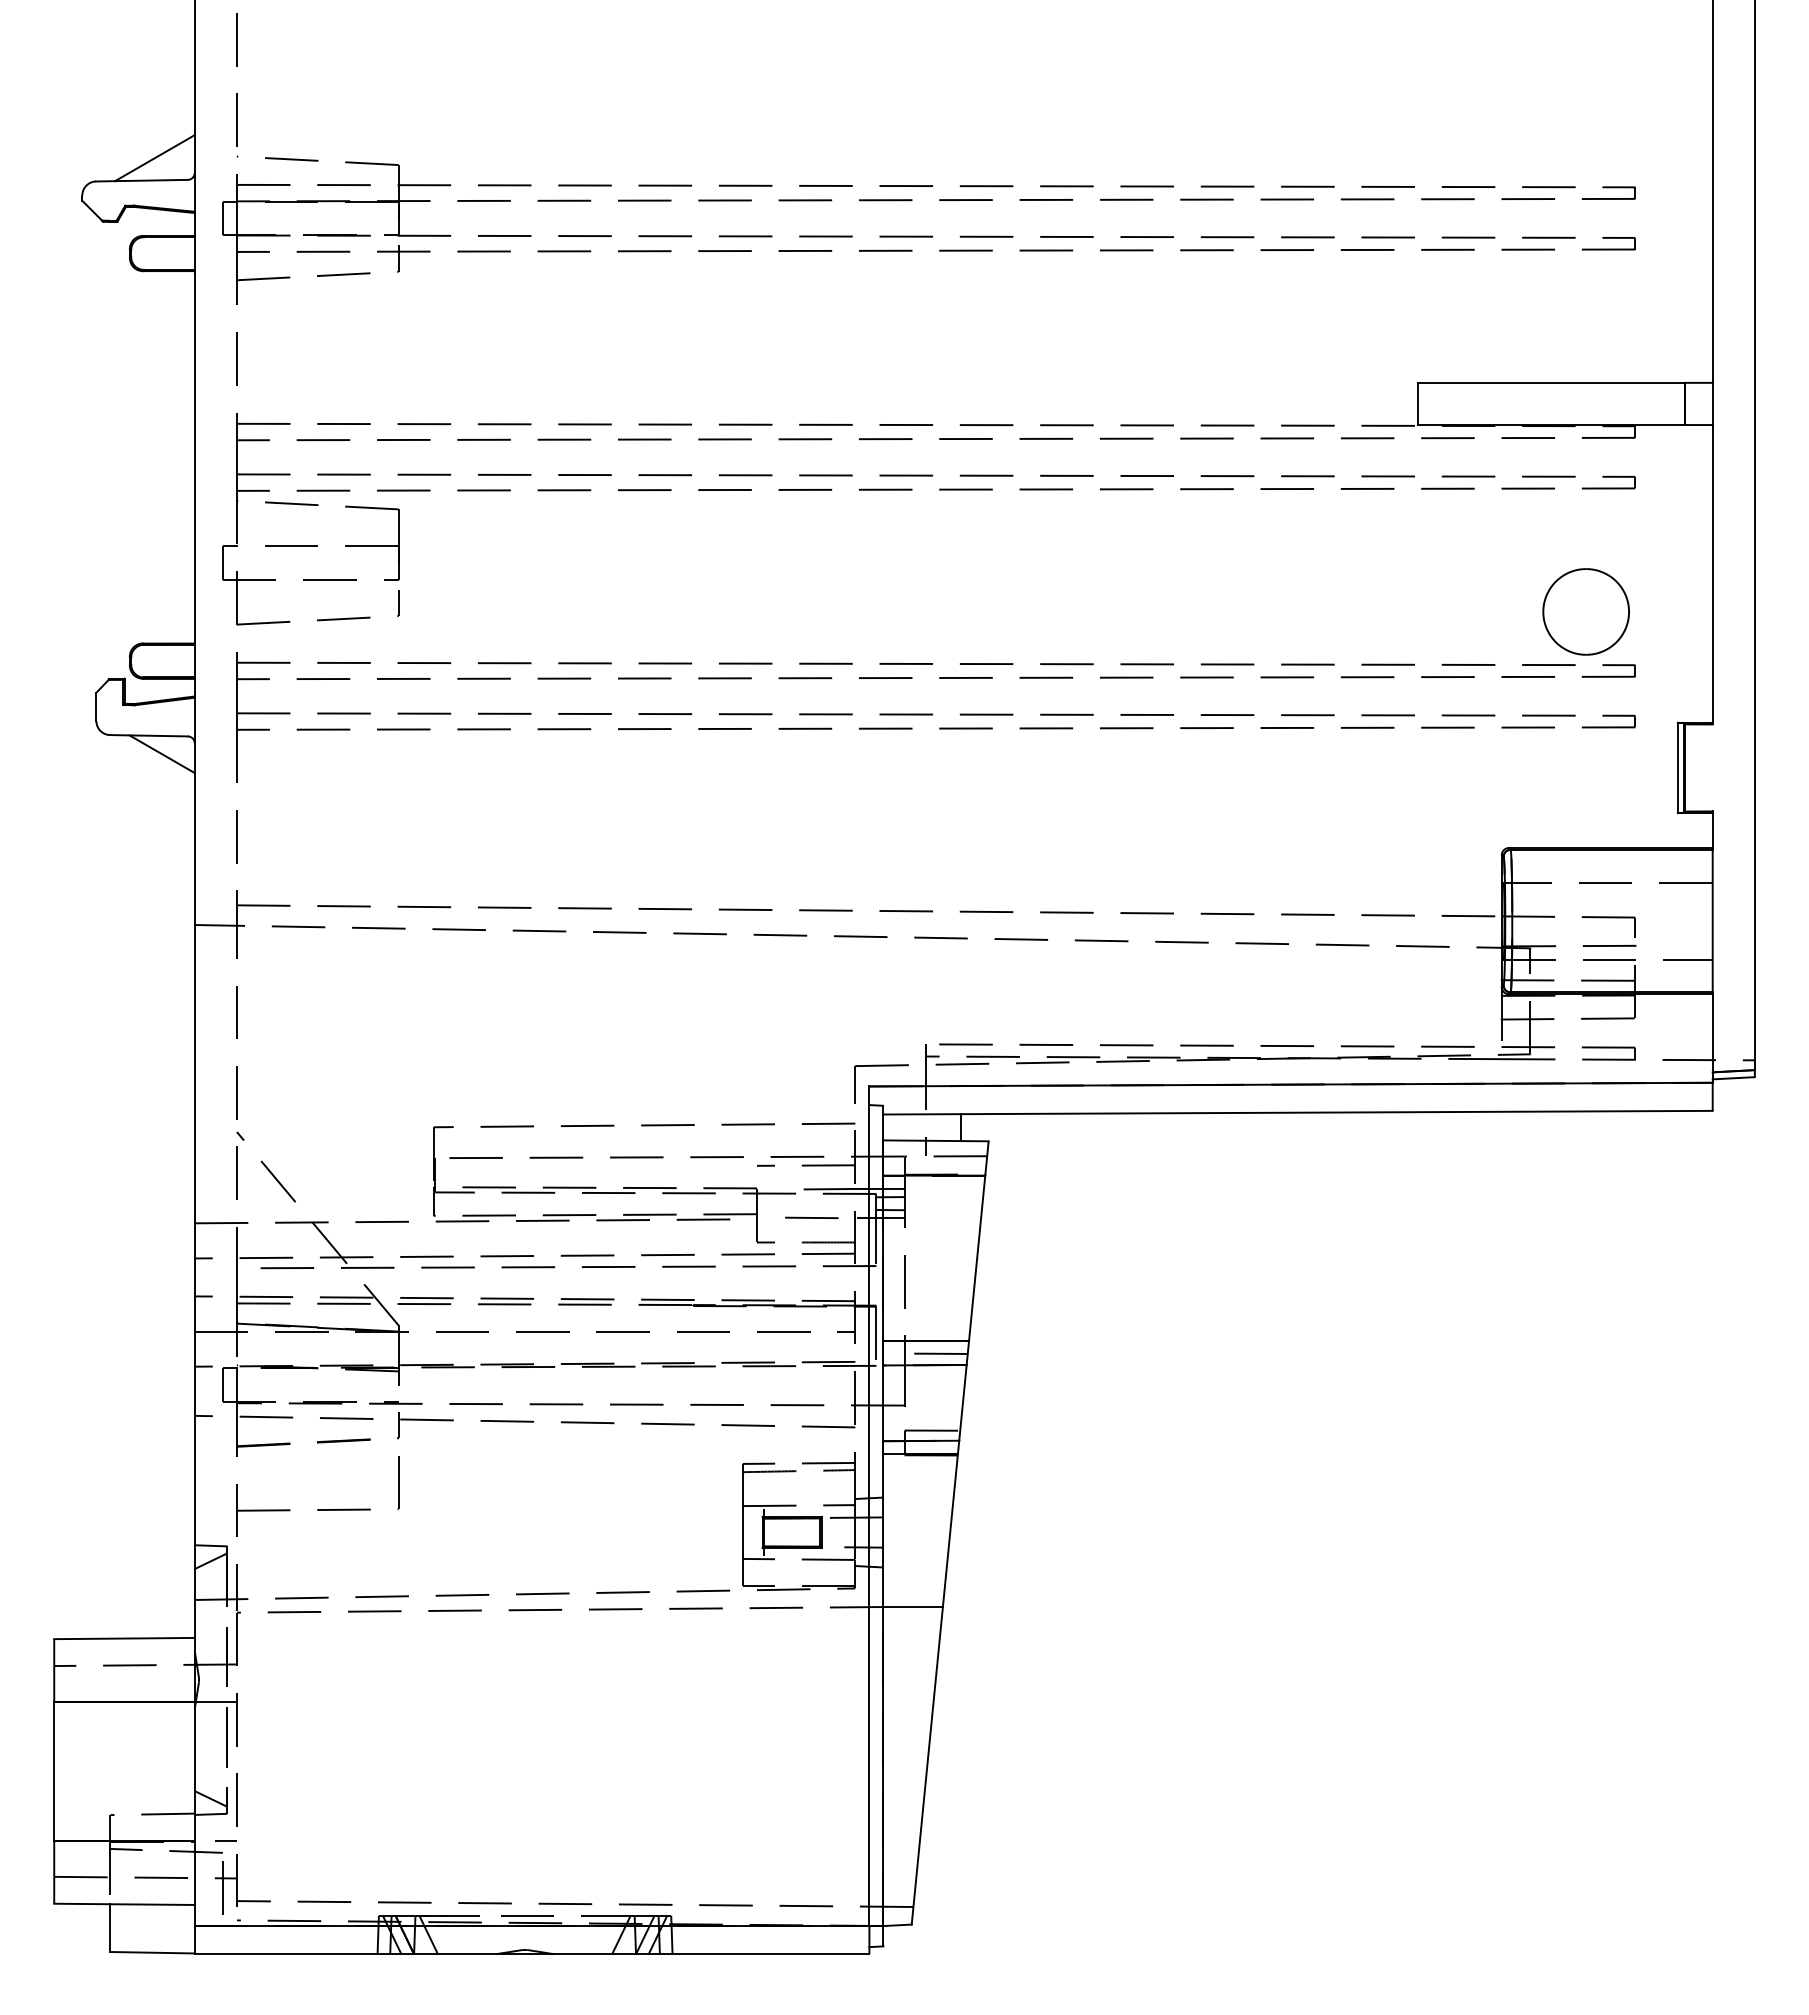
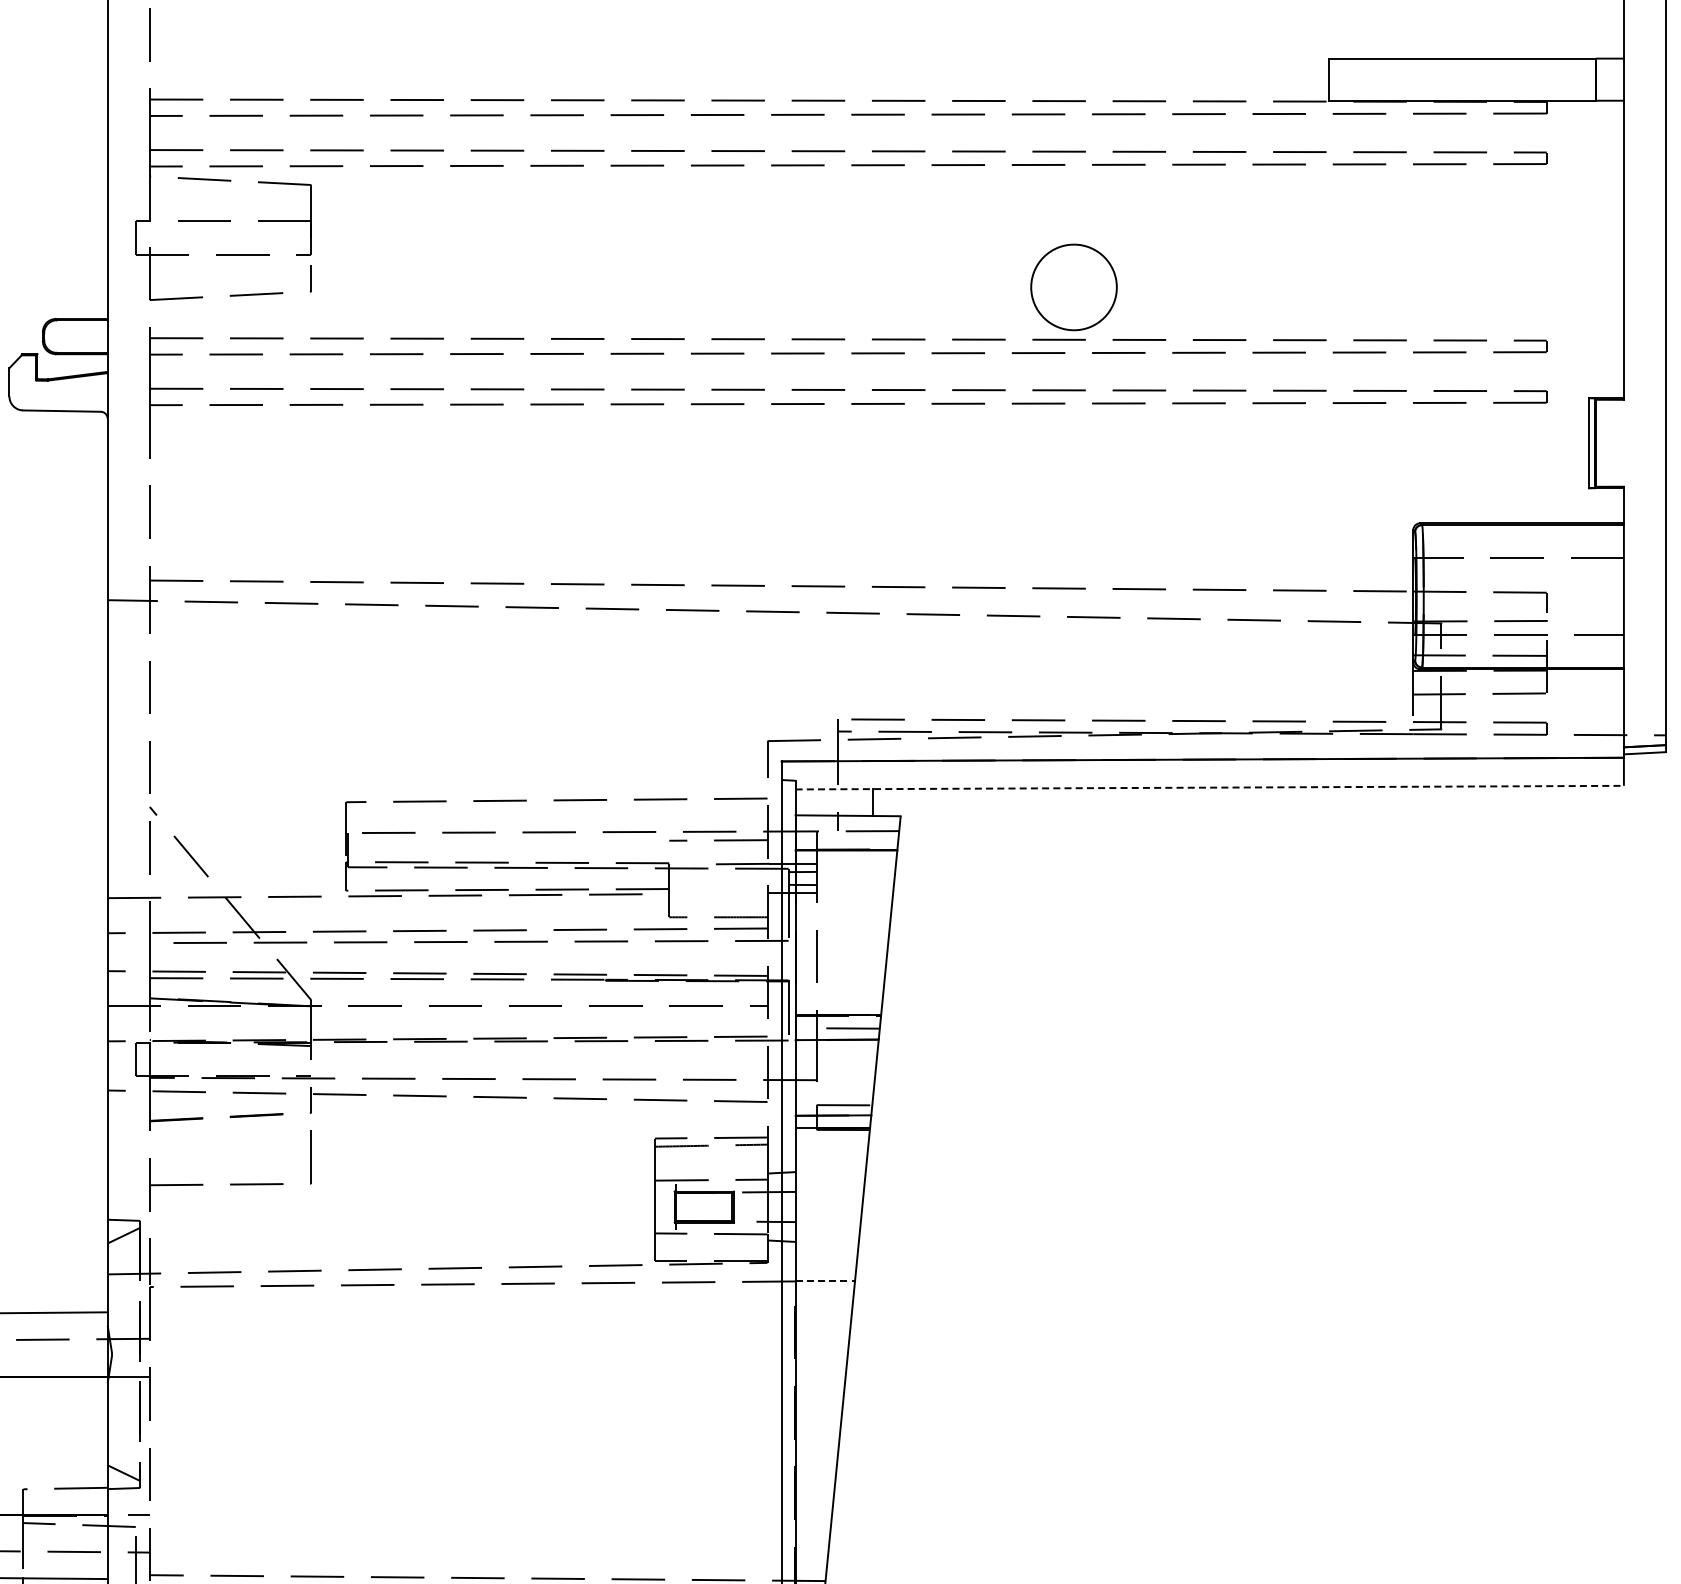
part: (1585, 611) -> (1073, 287), moved
line: (161, 754) -> (74, 429), removed
line: (1298, 1112) -> (1210, 787), solid -> dashed
line: (811, 1217) -> (723, 892), removed
line: (913, 1607) -> (825, 1281), solid -> dashed

